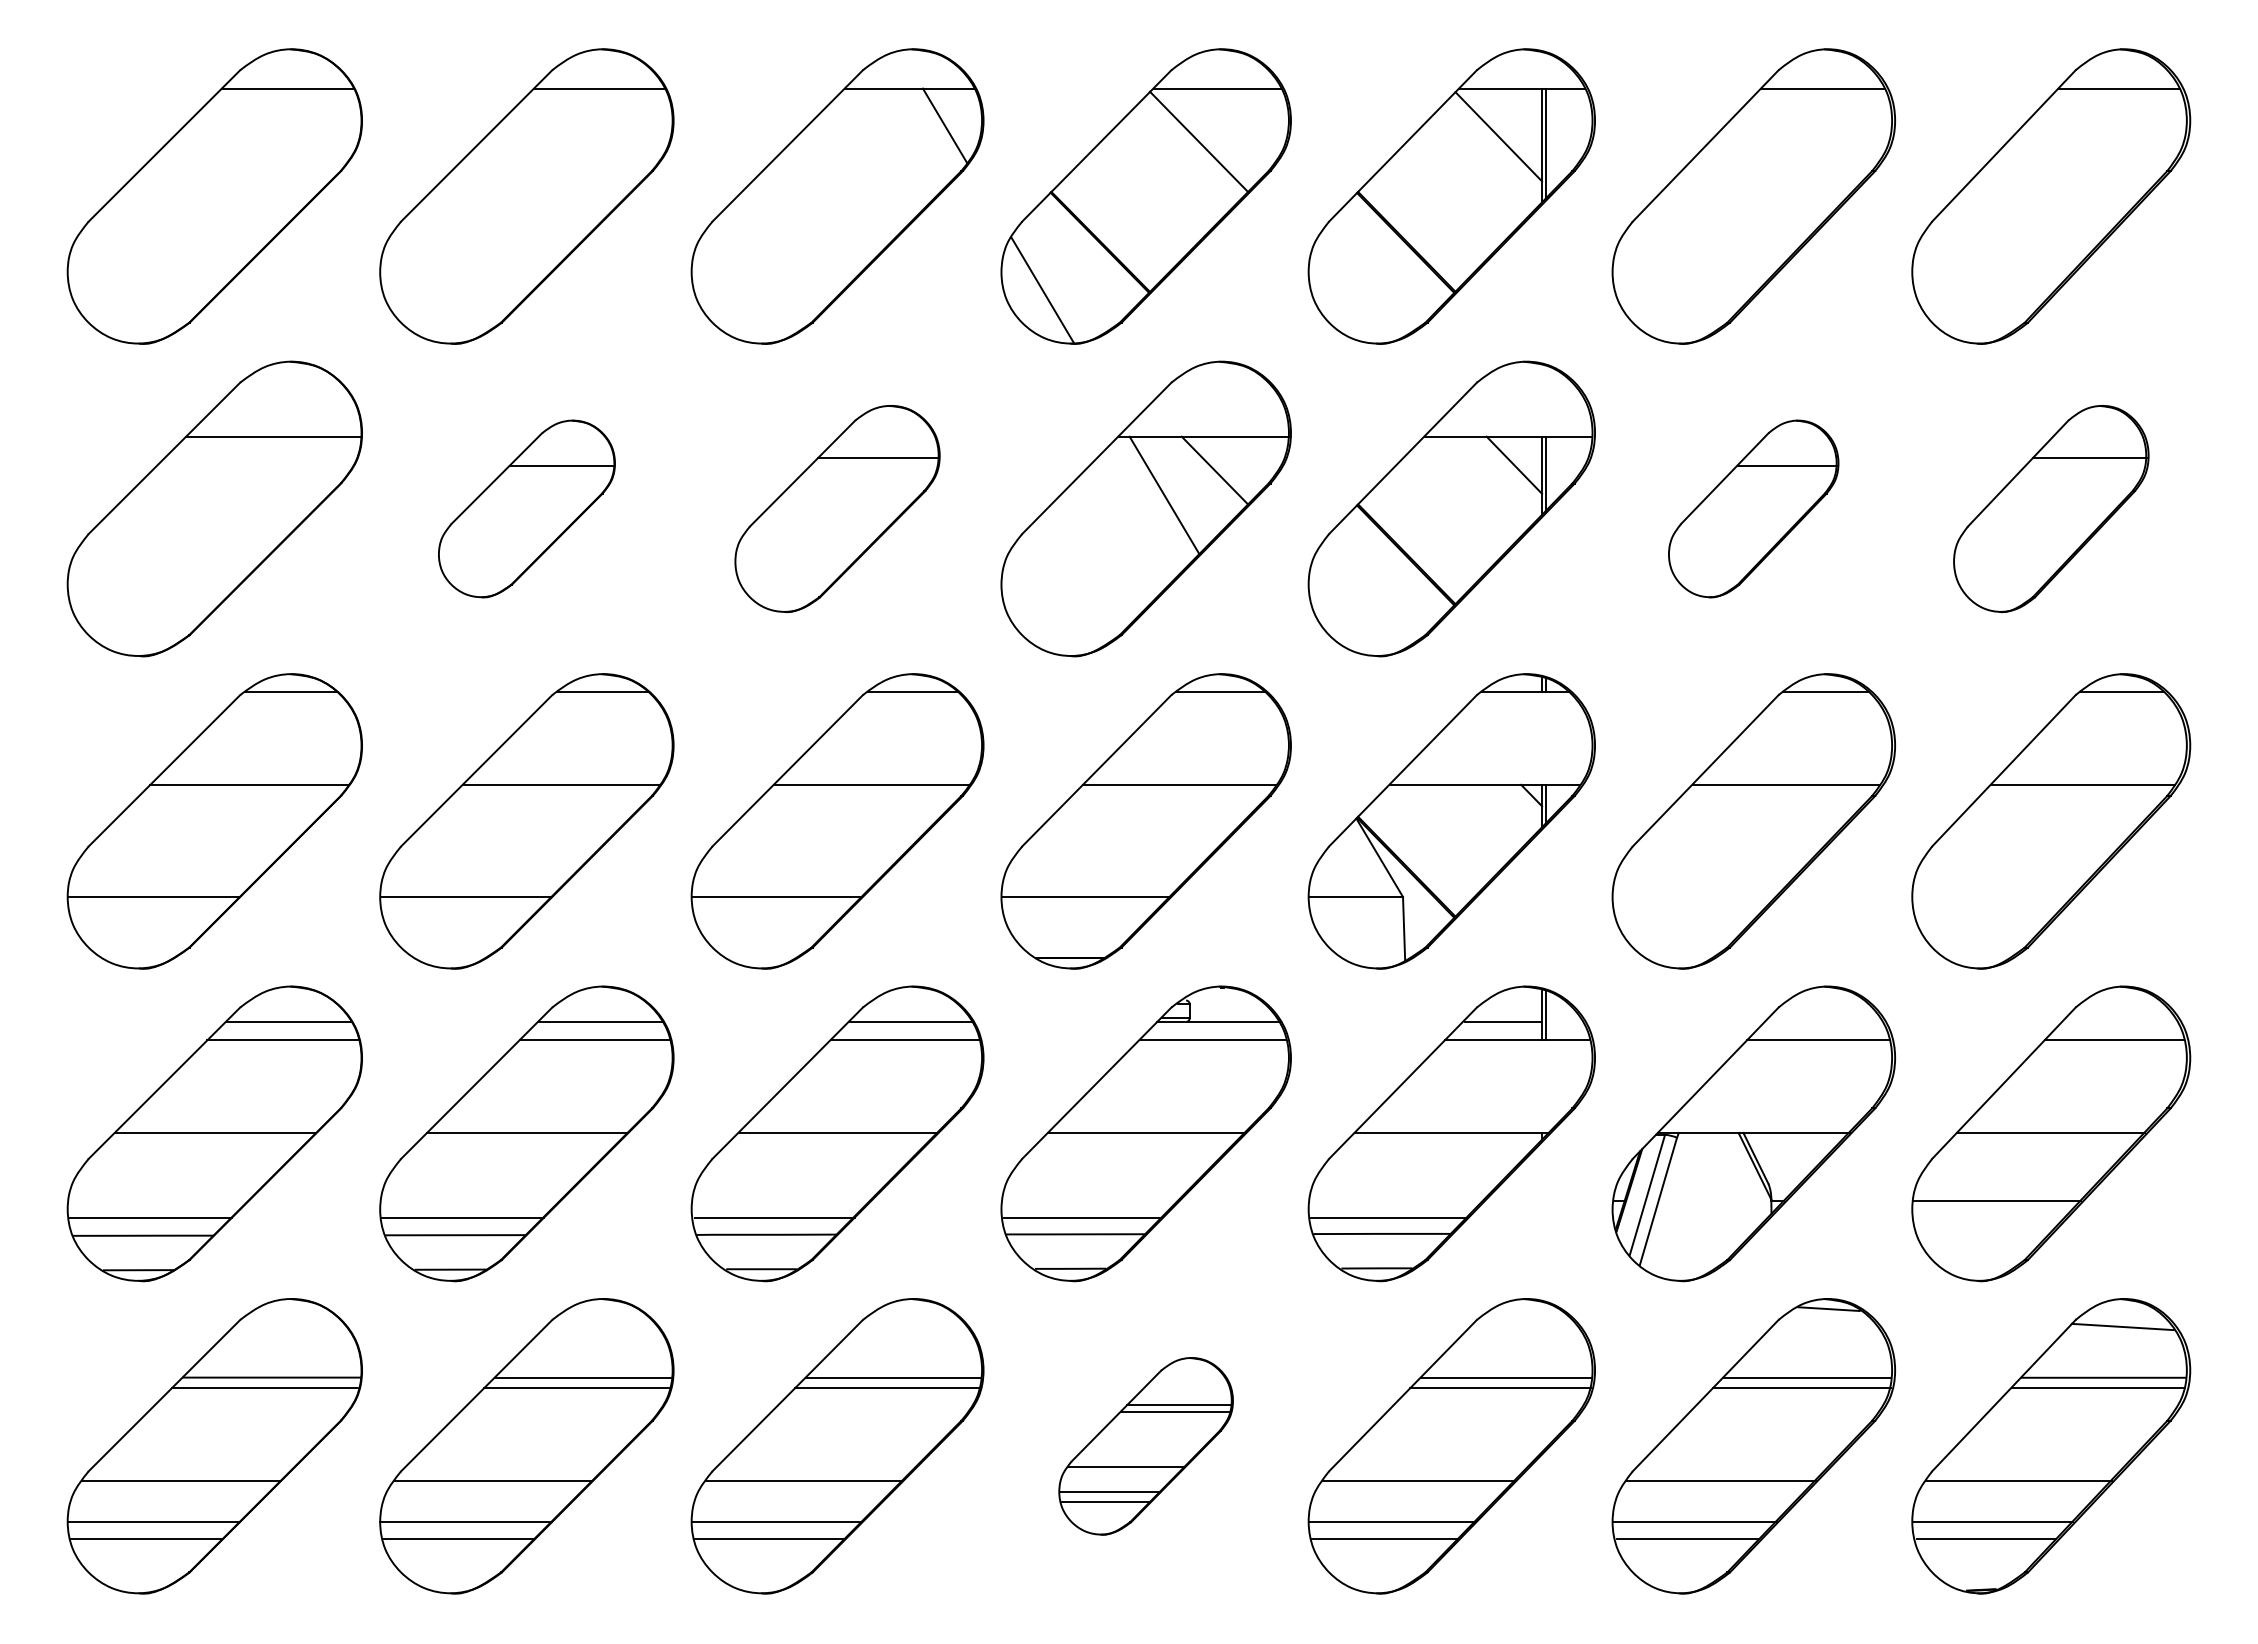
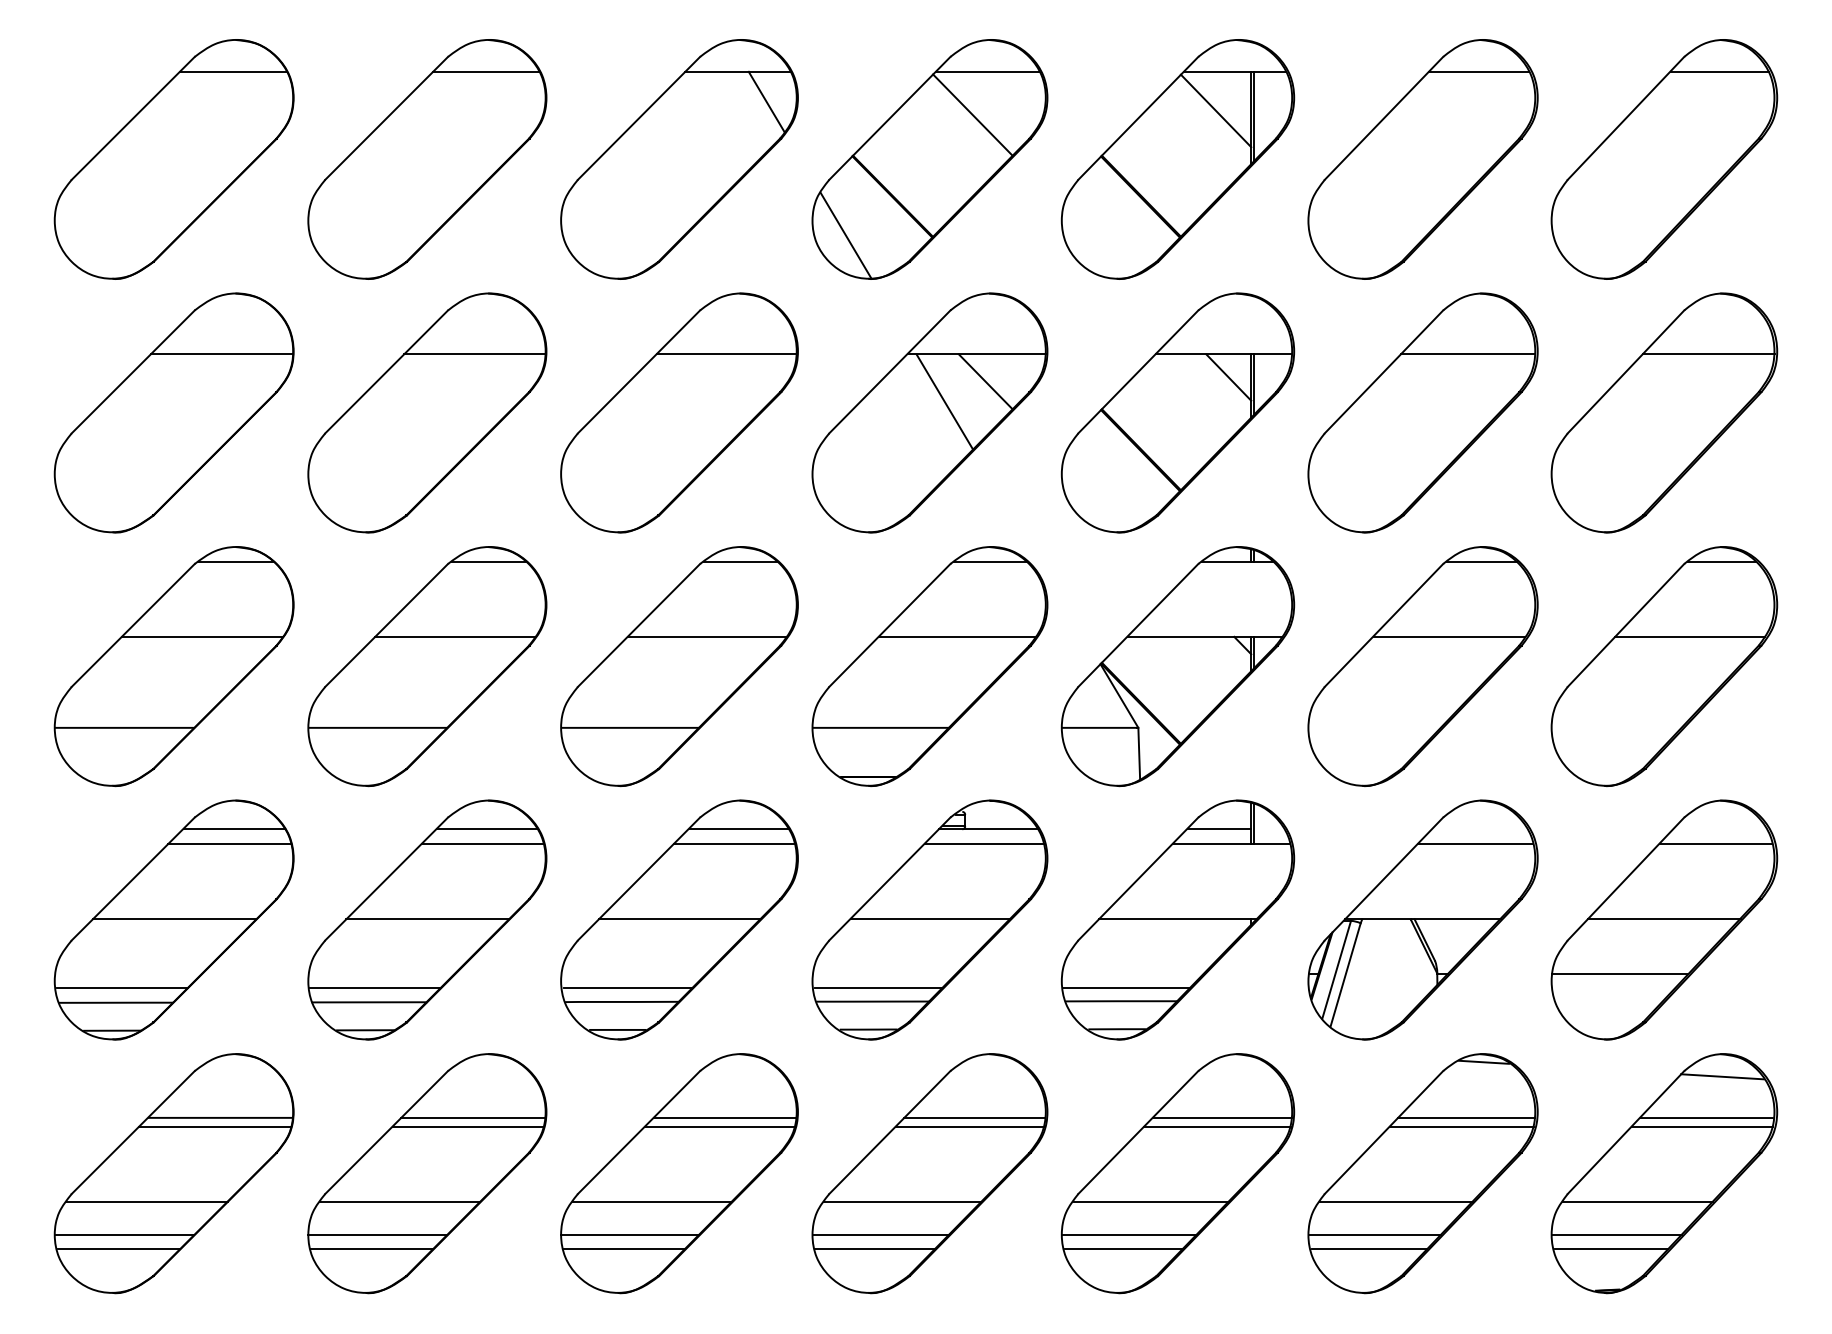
part: (526, 508) -> (427, 412), size x1.67
part: (837, 508) -> (679, 412), size x1.43
part: (1753, 508) -> (1422, 412), size x1.67
part: (2051, 508) -> (1664, 412), size x1.43
part: (1145, 1446) -> (929, 1173), size x1.67

